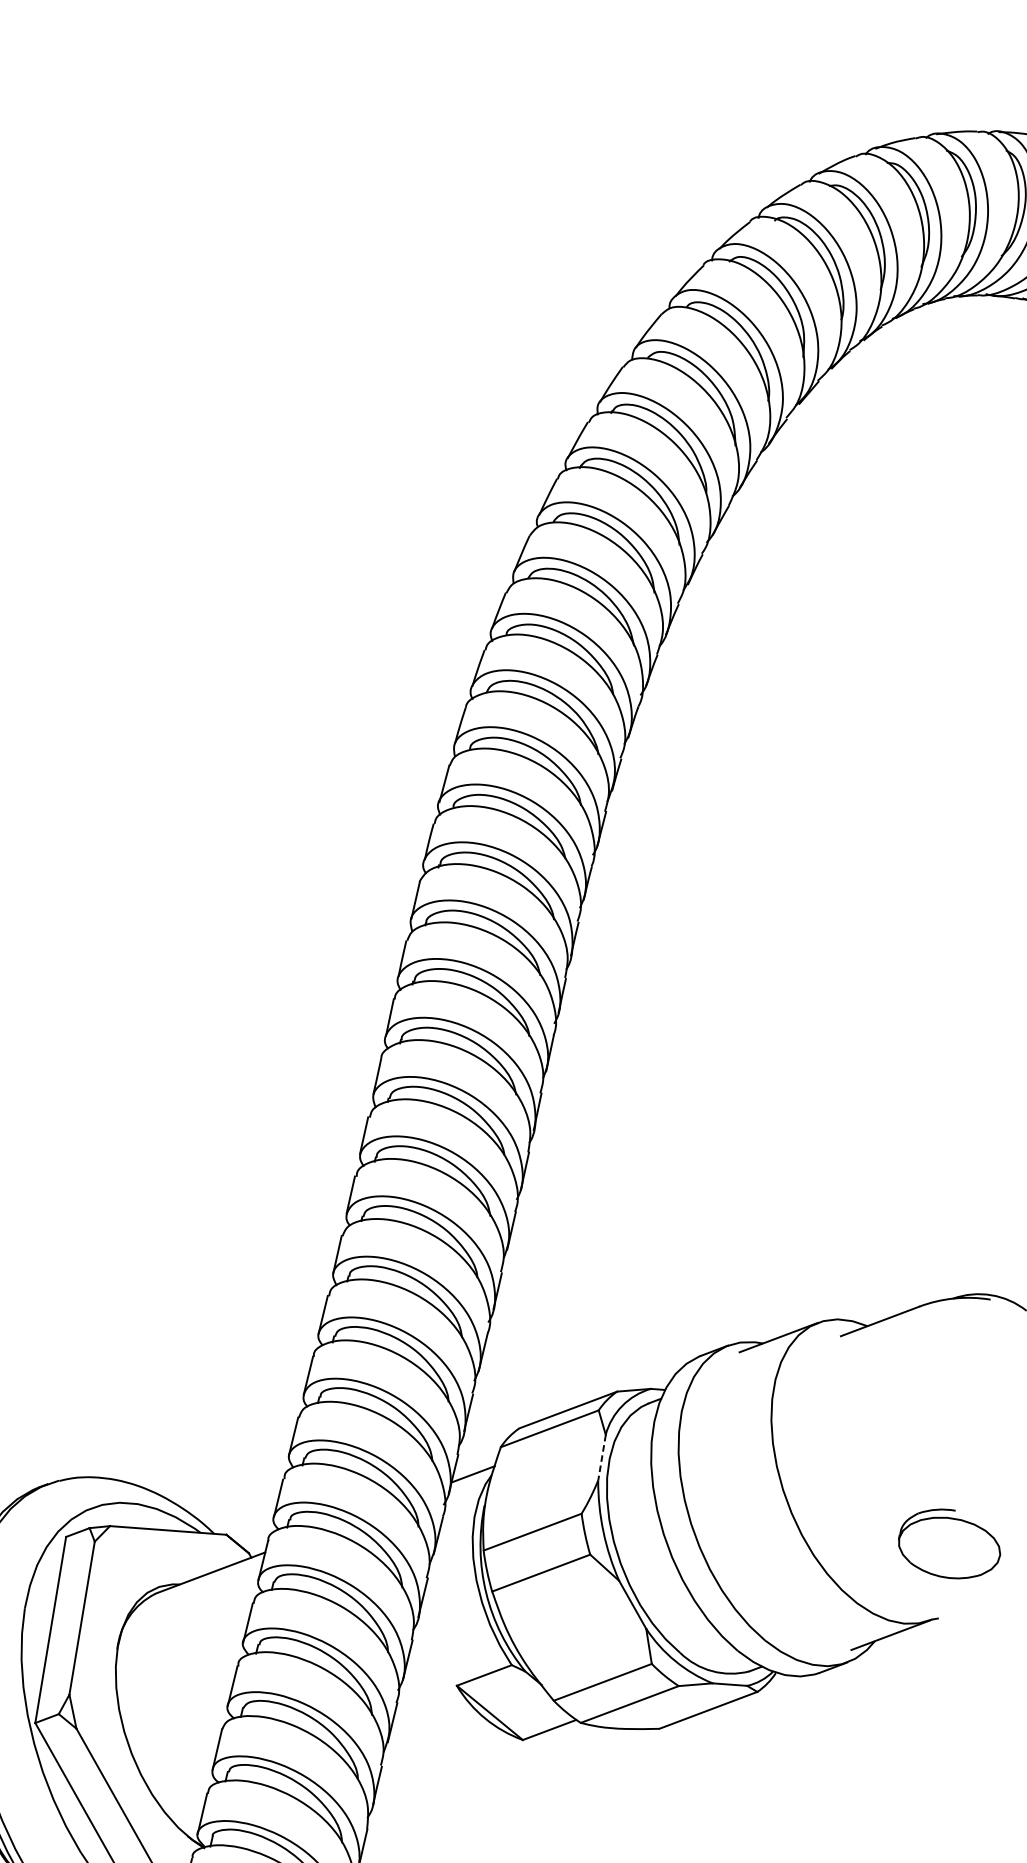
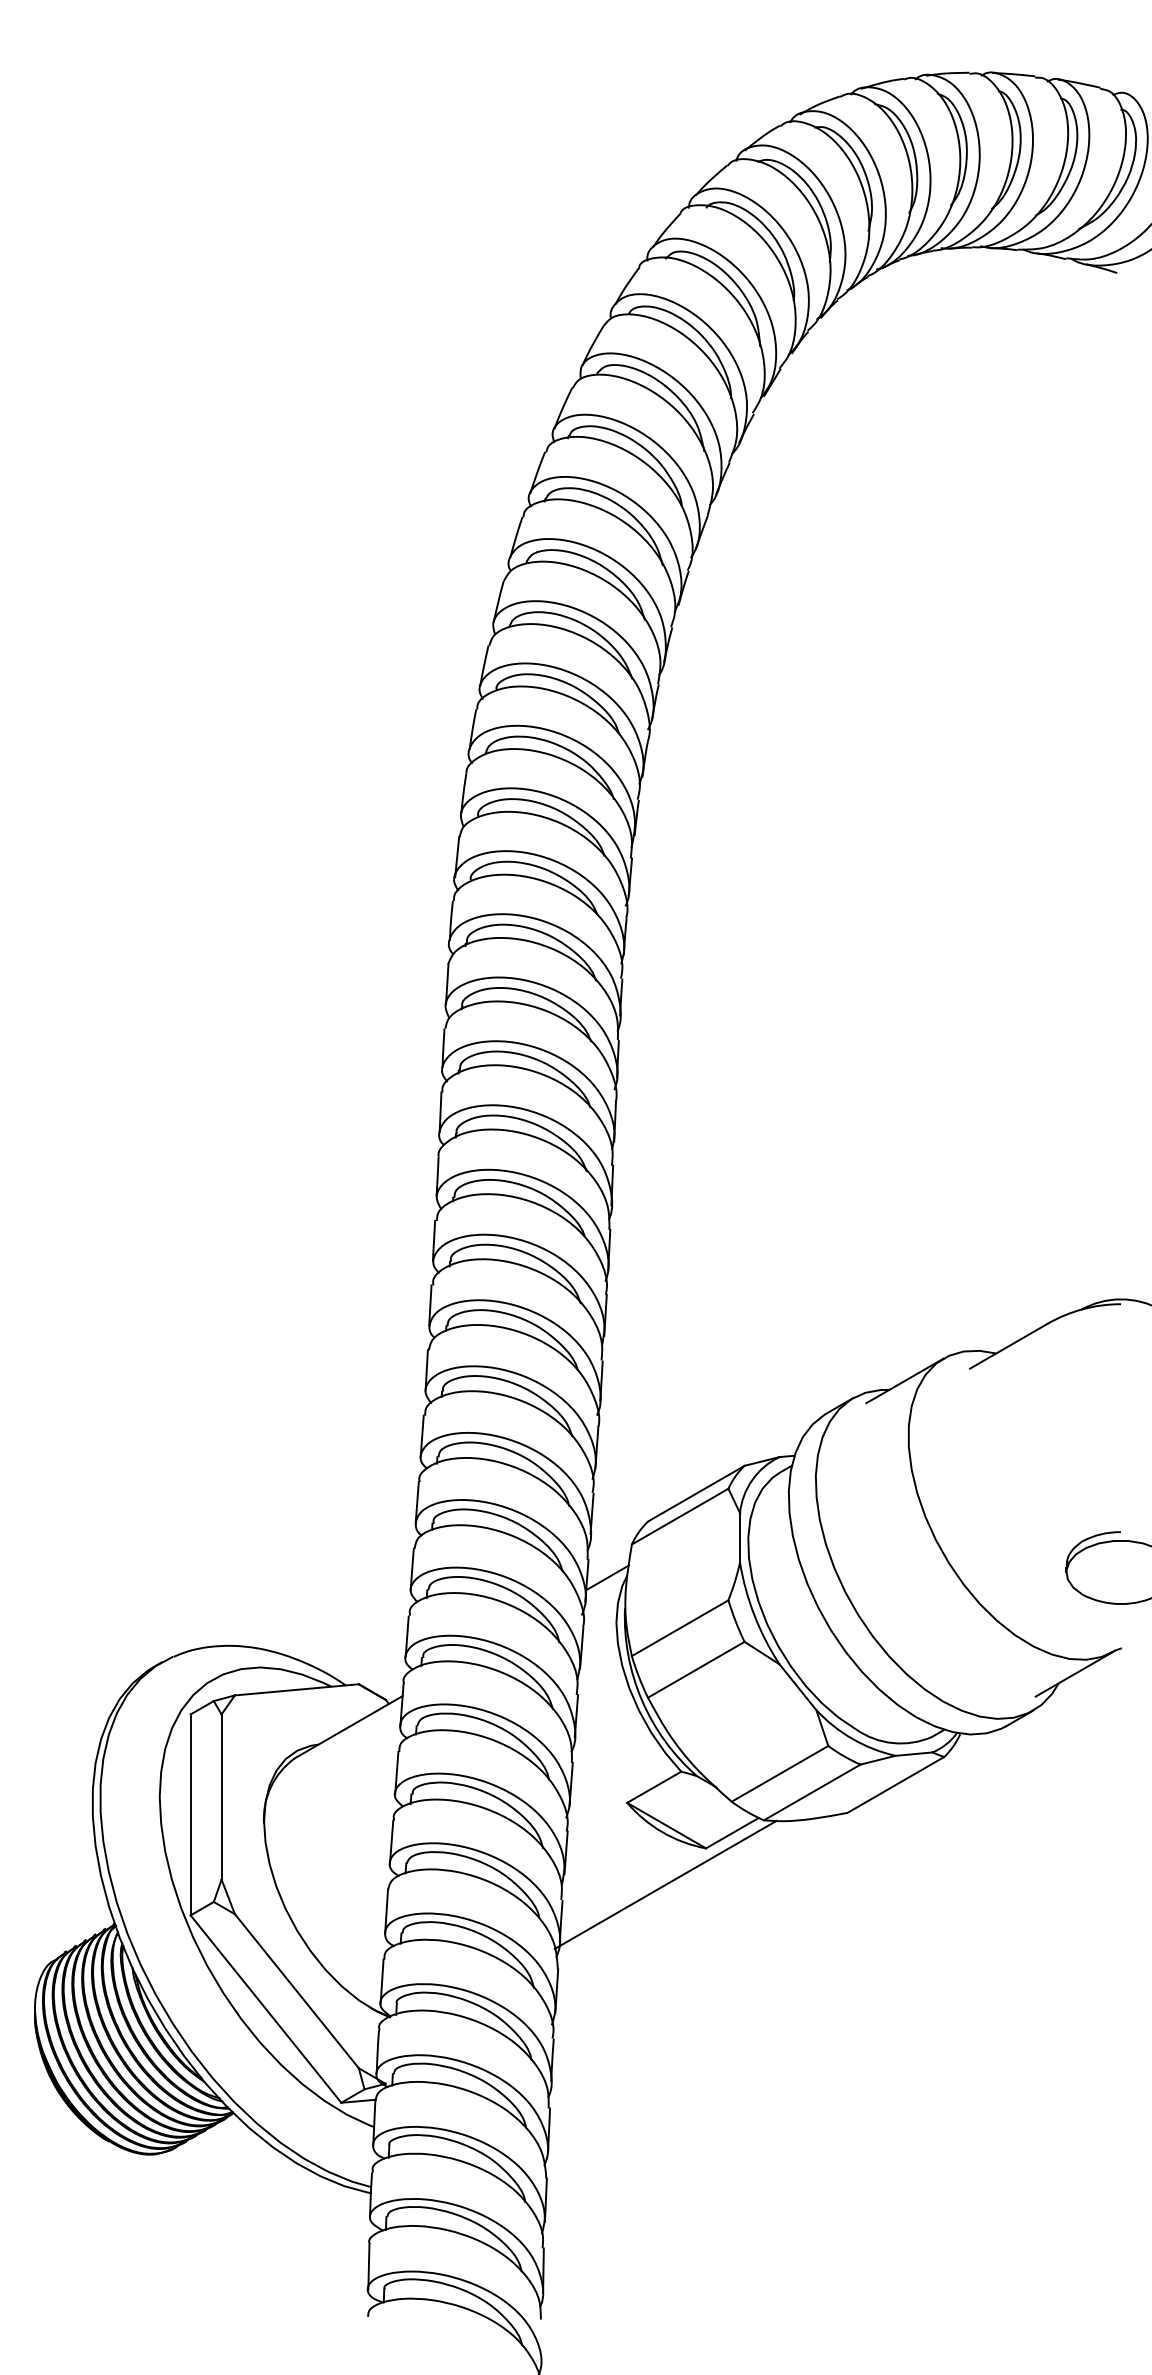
line: (602, 1457) -> (740, 1537), dashed -> solid
line: (479, 1767) -> (665, 1884), added

